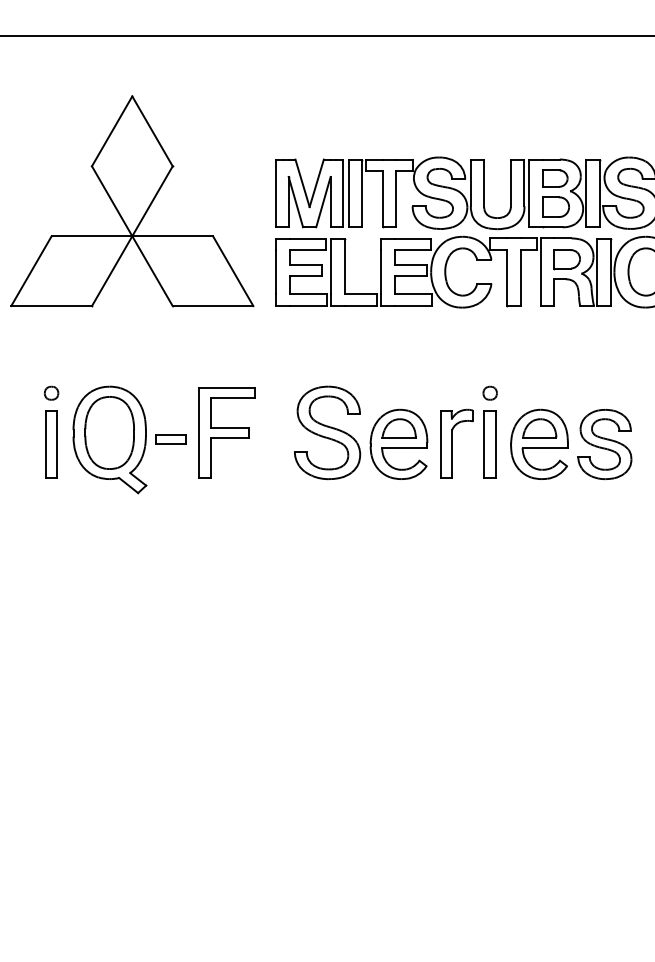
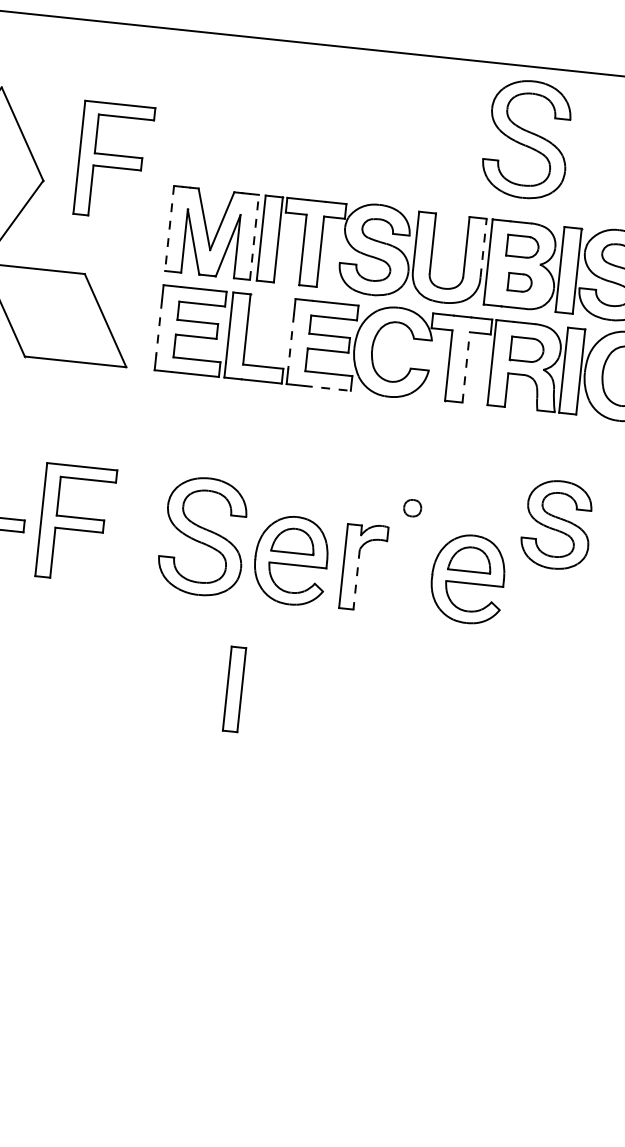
part: (549, 93) -> (526, 138), added
part: (226, 144) -> (113, 160), added
line: (524, 182) -> (483, 247), solid -> dashed
line: (275, 193) -> (169, 228), solid -> dashed
line: (343, 193) -> (254, 237), solid -> dashed
part: (555, 206) -> (519, 281), size x0.7
line: (275, 272) -> (158, 327), solid -> dashed
line: (380, 272) -> (290, 341), solid -> dashed
line: (520, 278) -> (465, 367), solid -> dashed
line: (413, 306) -> (327, 388), solid -> dashed
part: (489, 444) -> (233, 689), moved
part: (604, 444) -> (556, 524), moved
line: (452, 454) -> (357, 580), solid -> dashed

